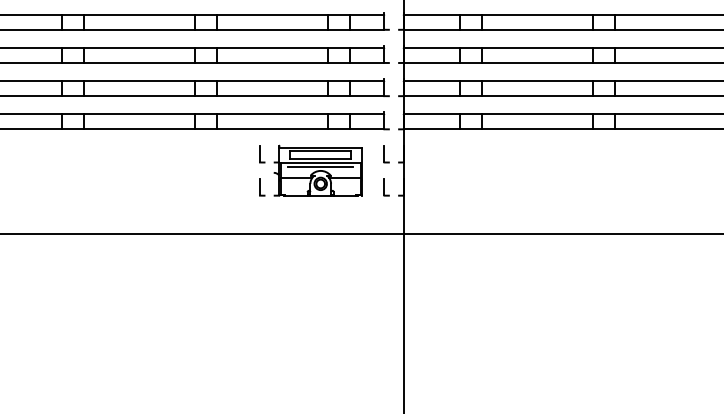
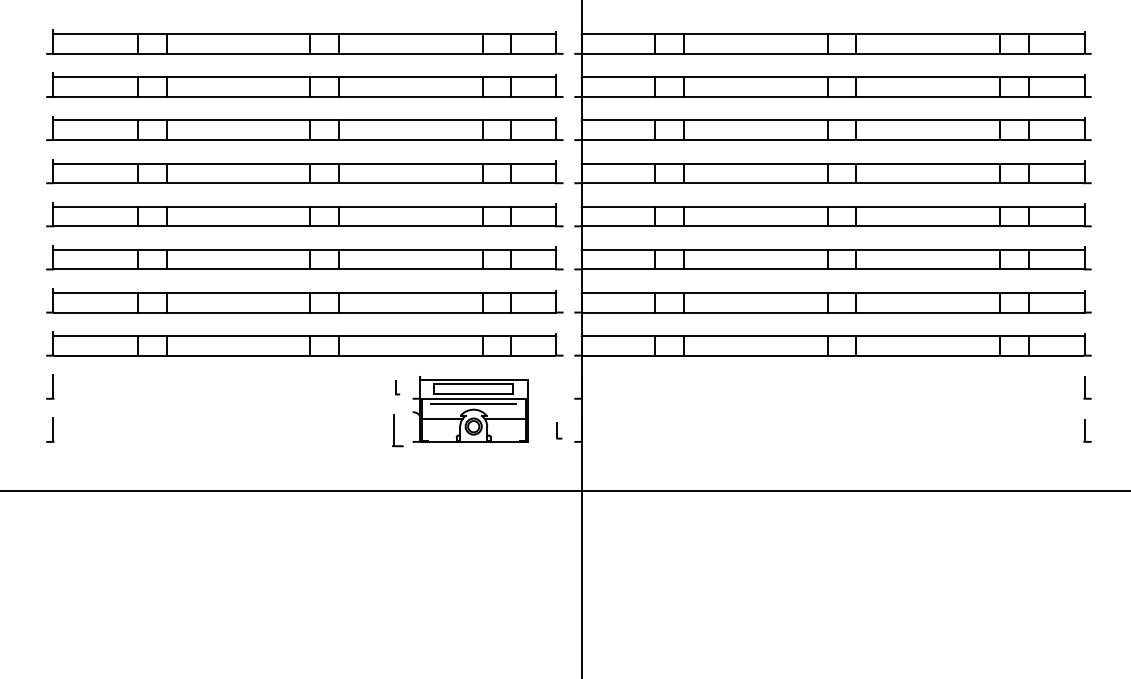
part: (262, 153) -> (397, 387), size x0.6
part: (386, 153) -> (559, 387), removed
part: (262, 186) -> (397, 430), size x1.4
part: (386, 186) -> (559, 430), size x0.7

